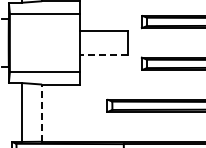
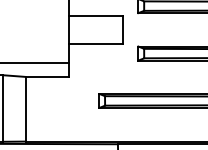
line: (104, 55) -> (96, 44), dashed -> solid
line: (42, 113) -> (26, 109), dashed -> solid

